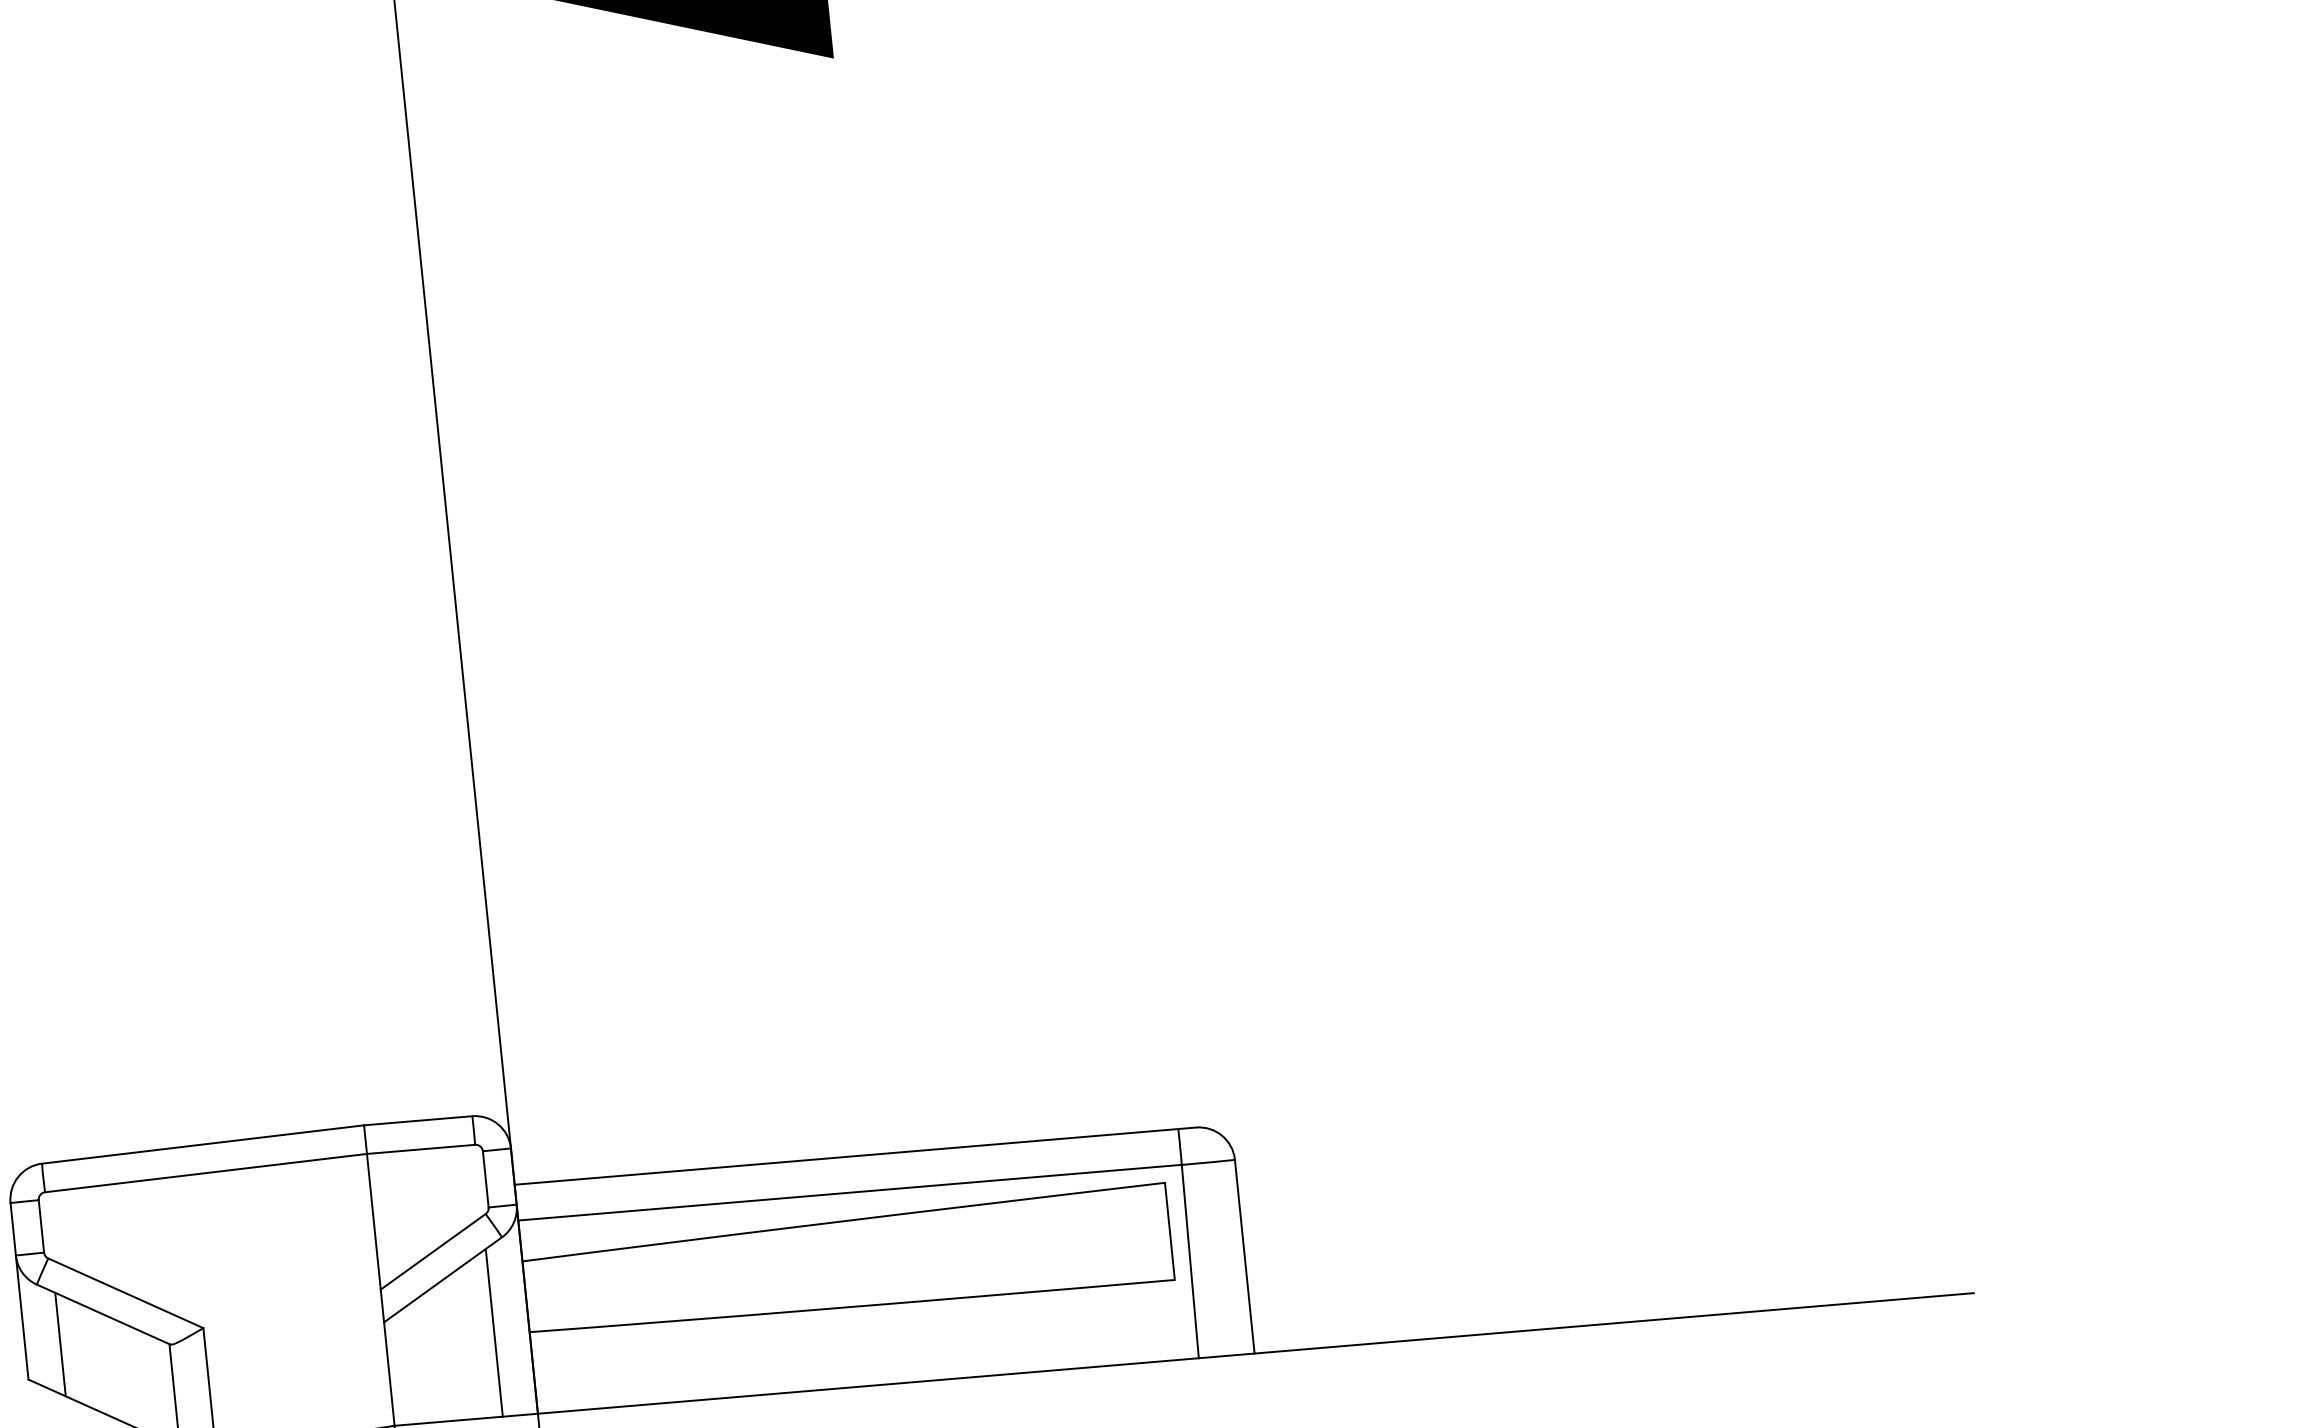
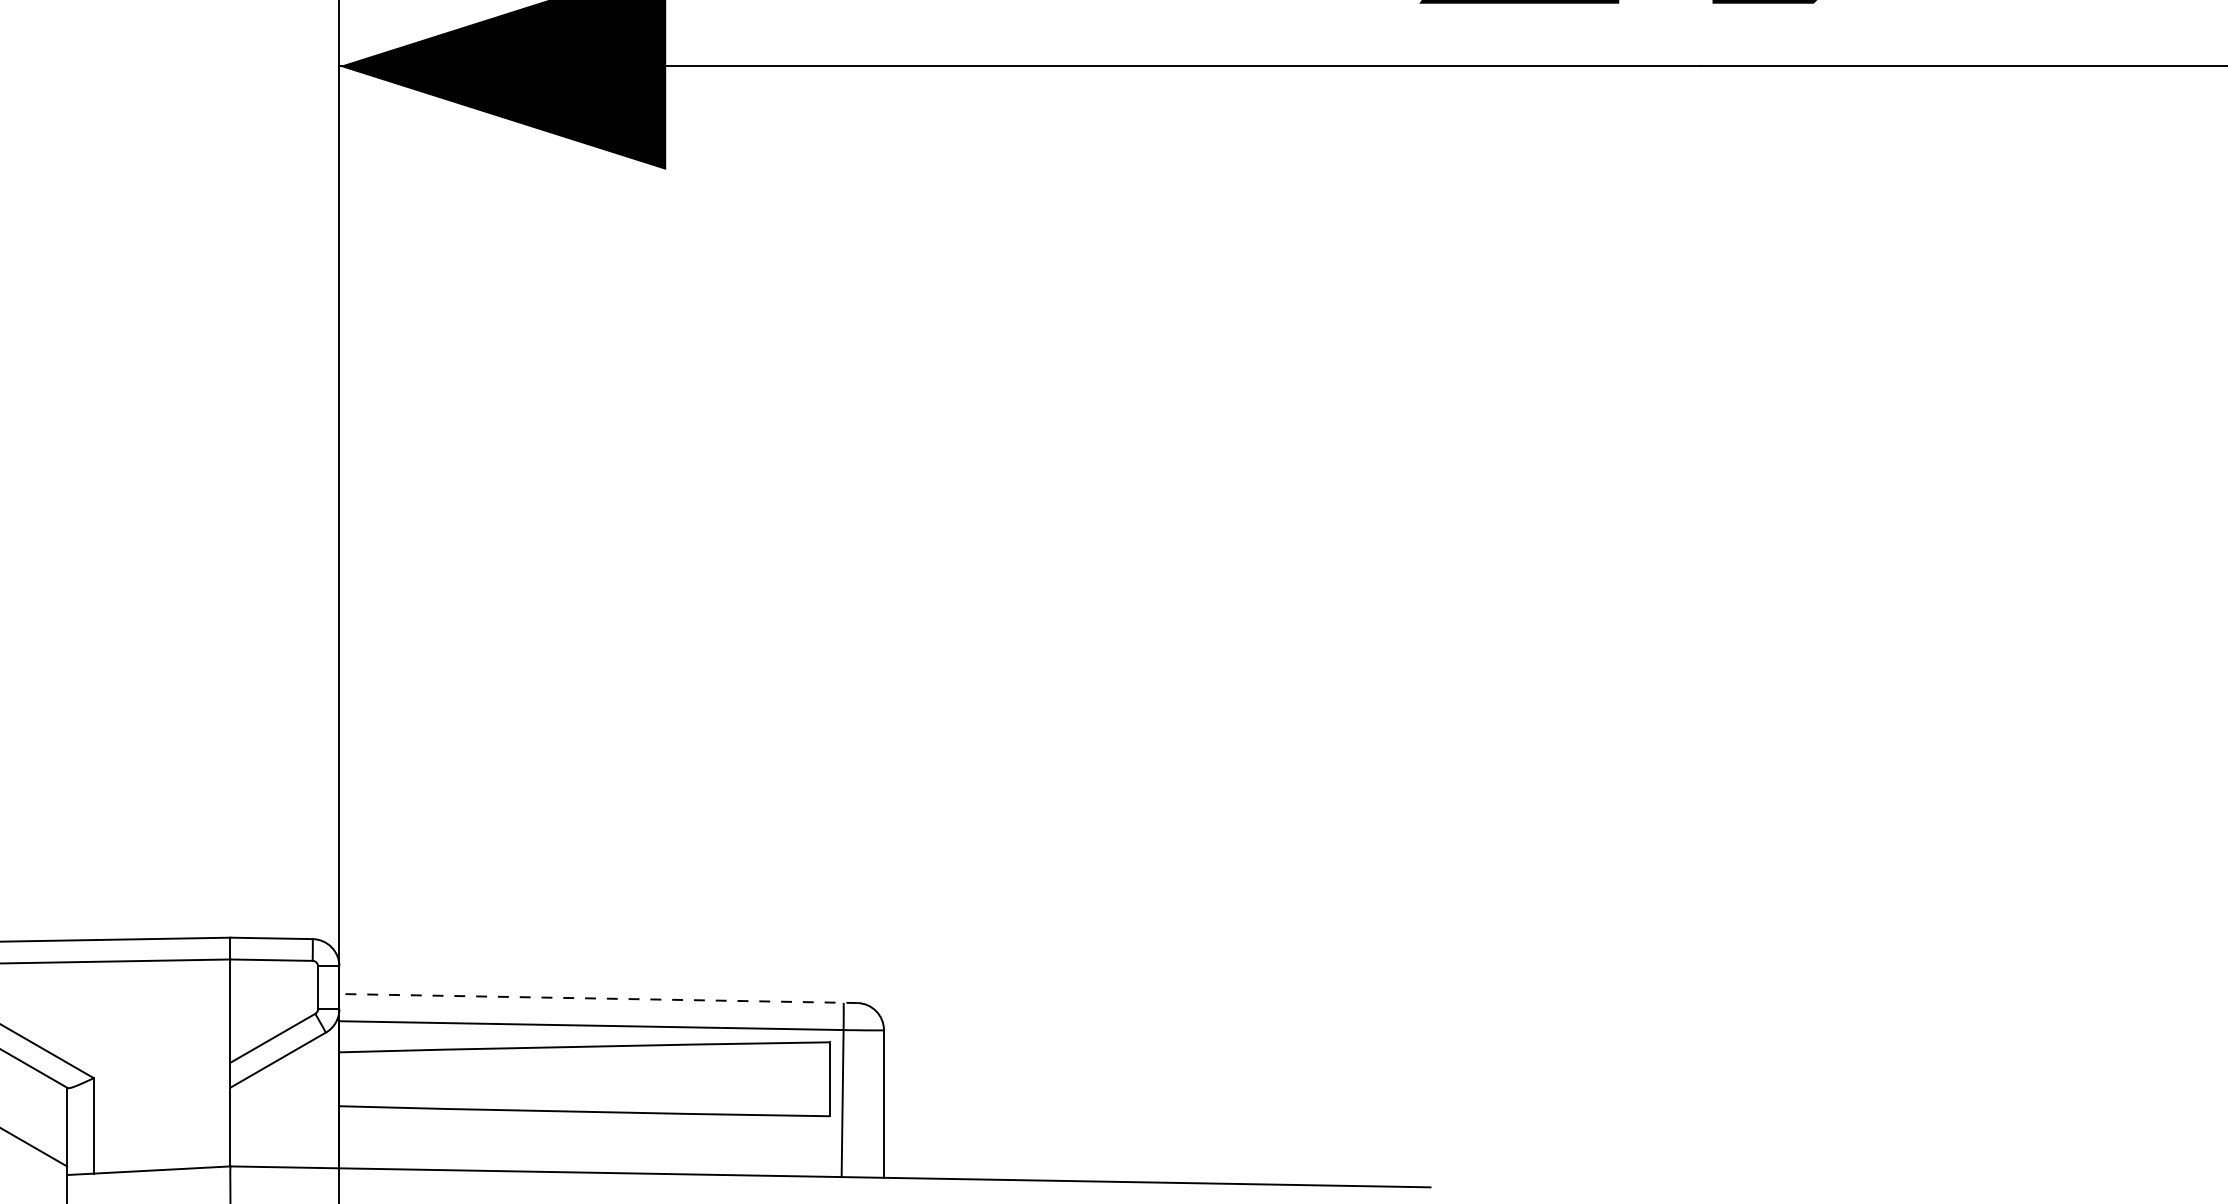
line: (855, 1156) -> (598, 998), solid -> dashed
line: (493, 1332) -> (312, 1103), removed

